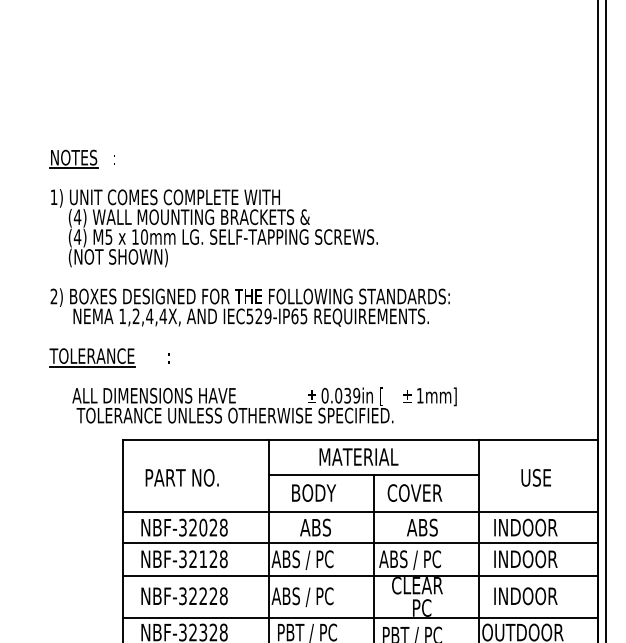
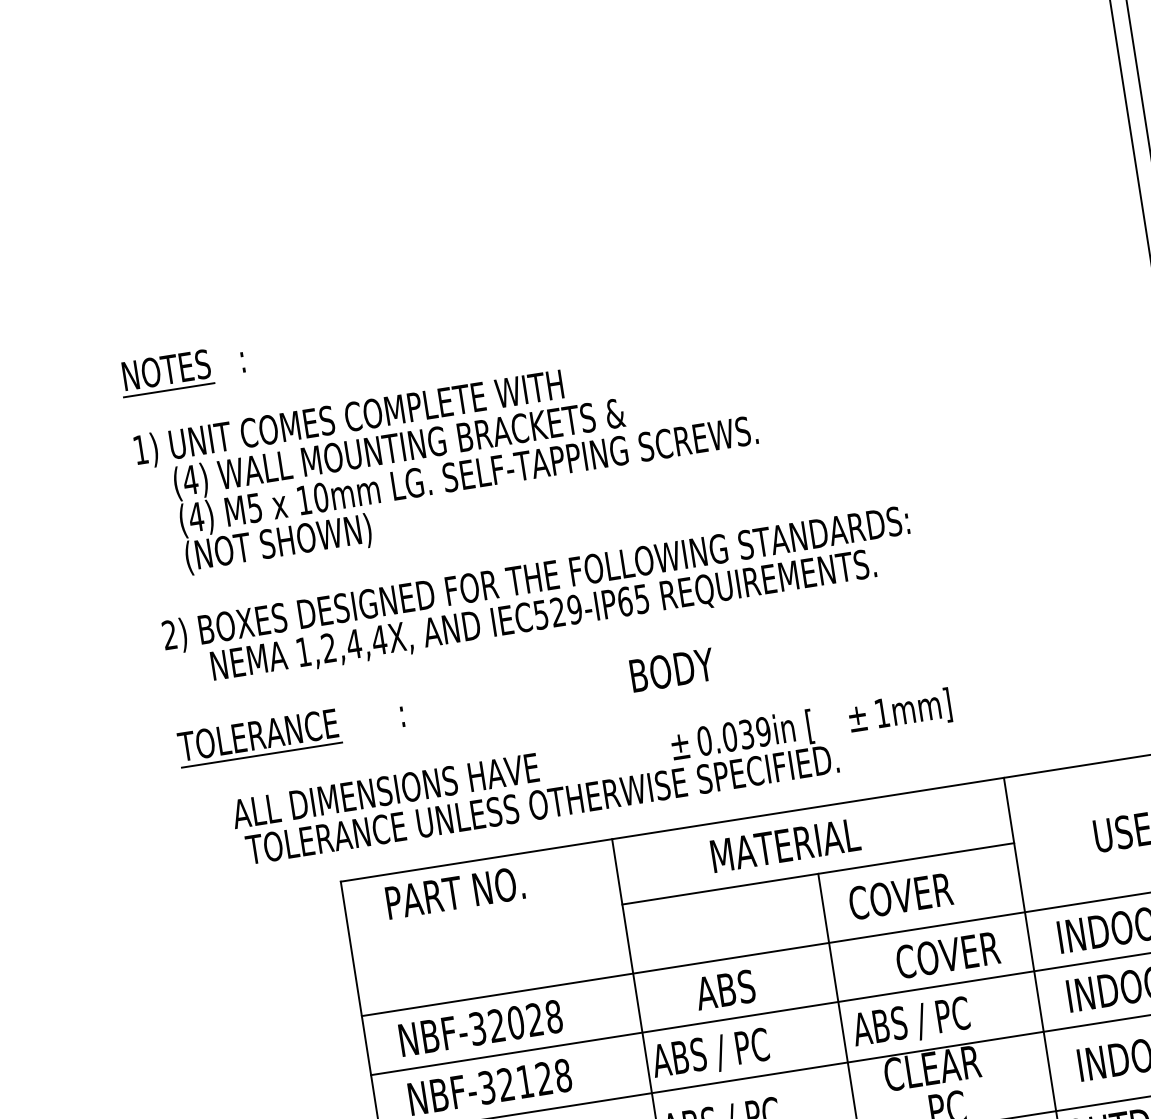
text: (181, 477) -> (453, 892), moved
text: (313, 492) -> (671, 669), moved
text: (434, 527) -> (947, 954), ABS -> COVER

